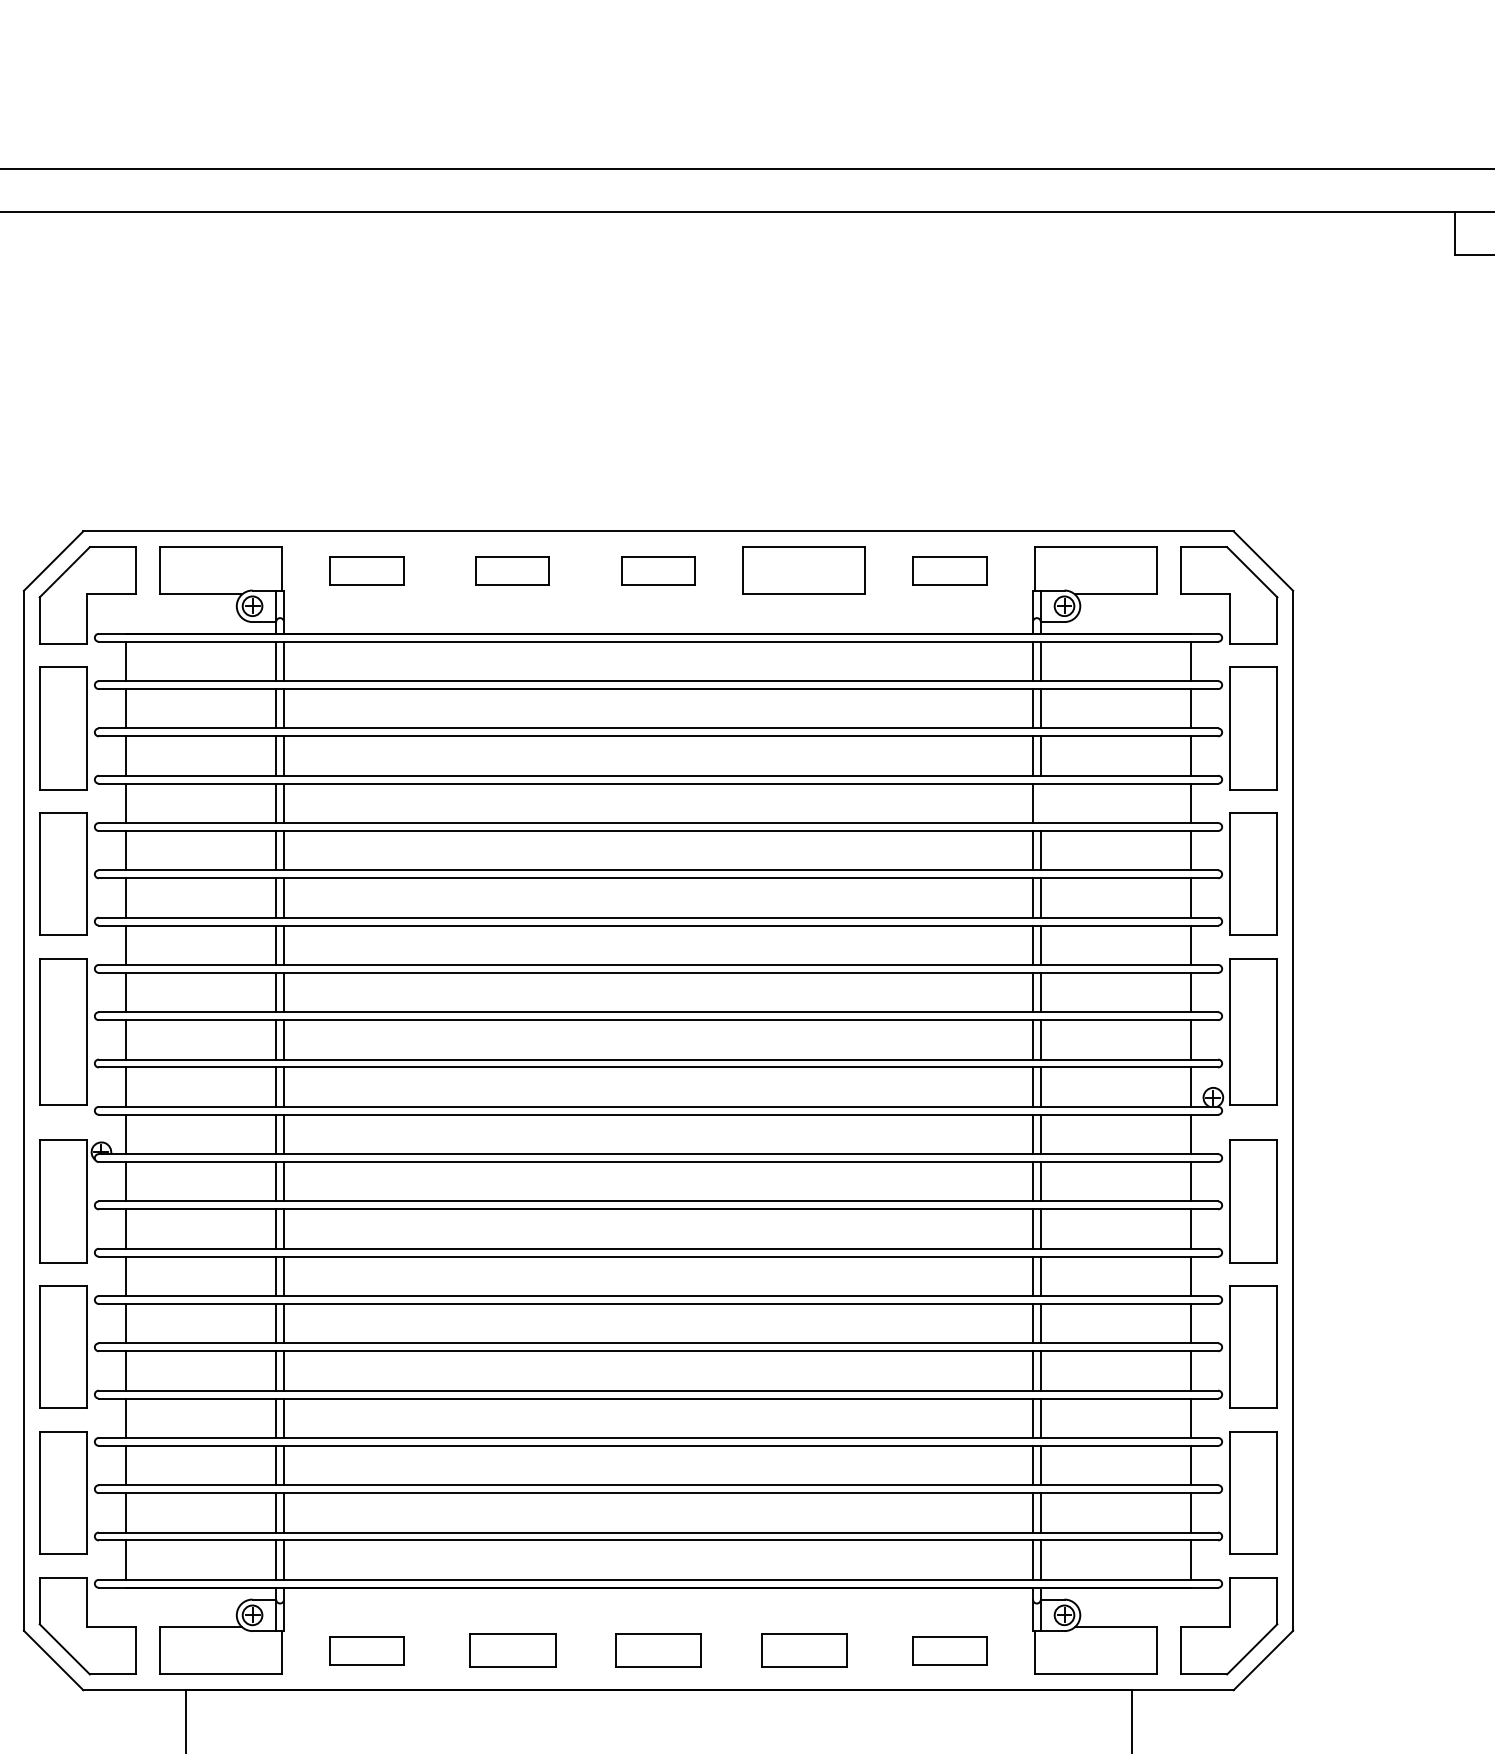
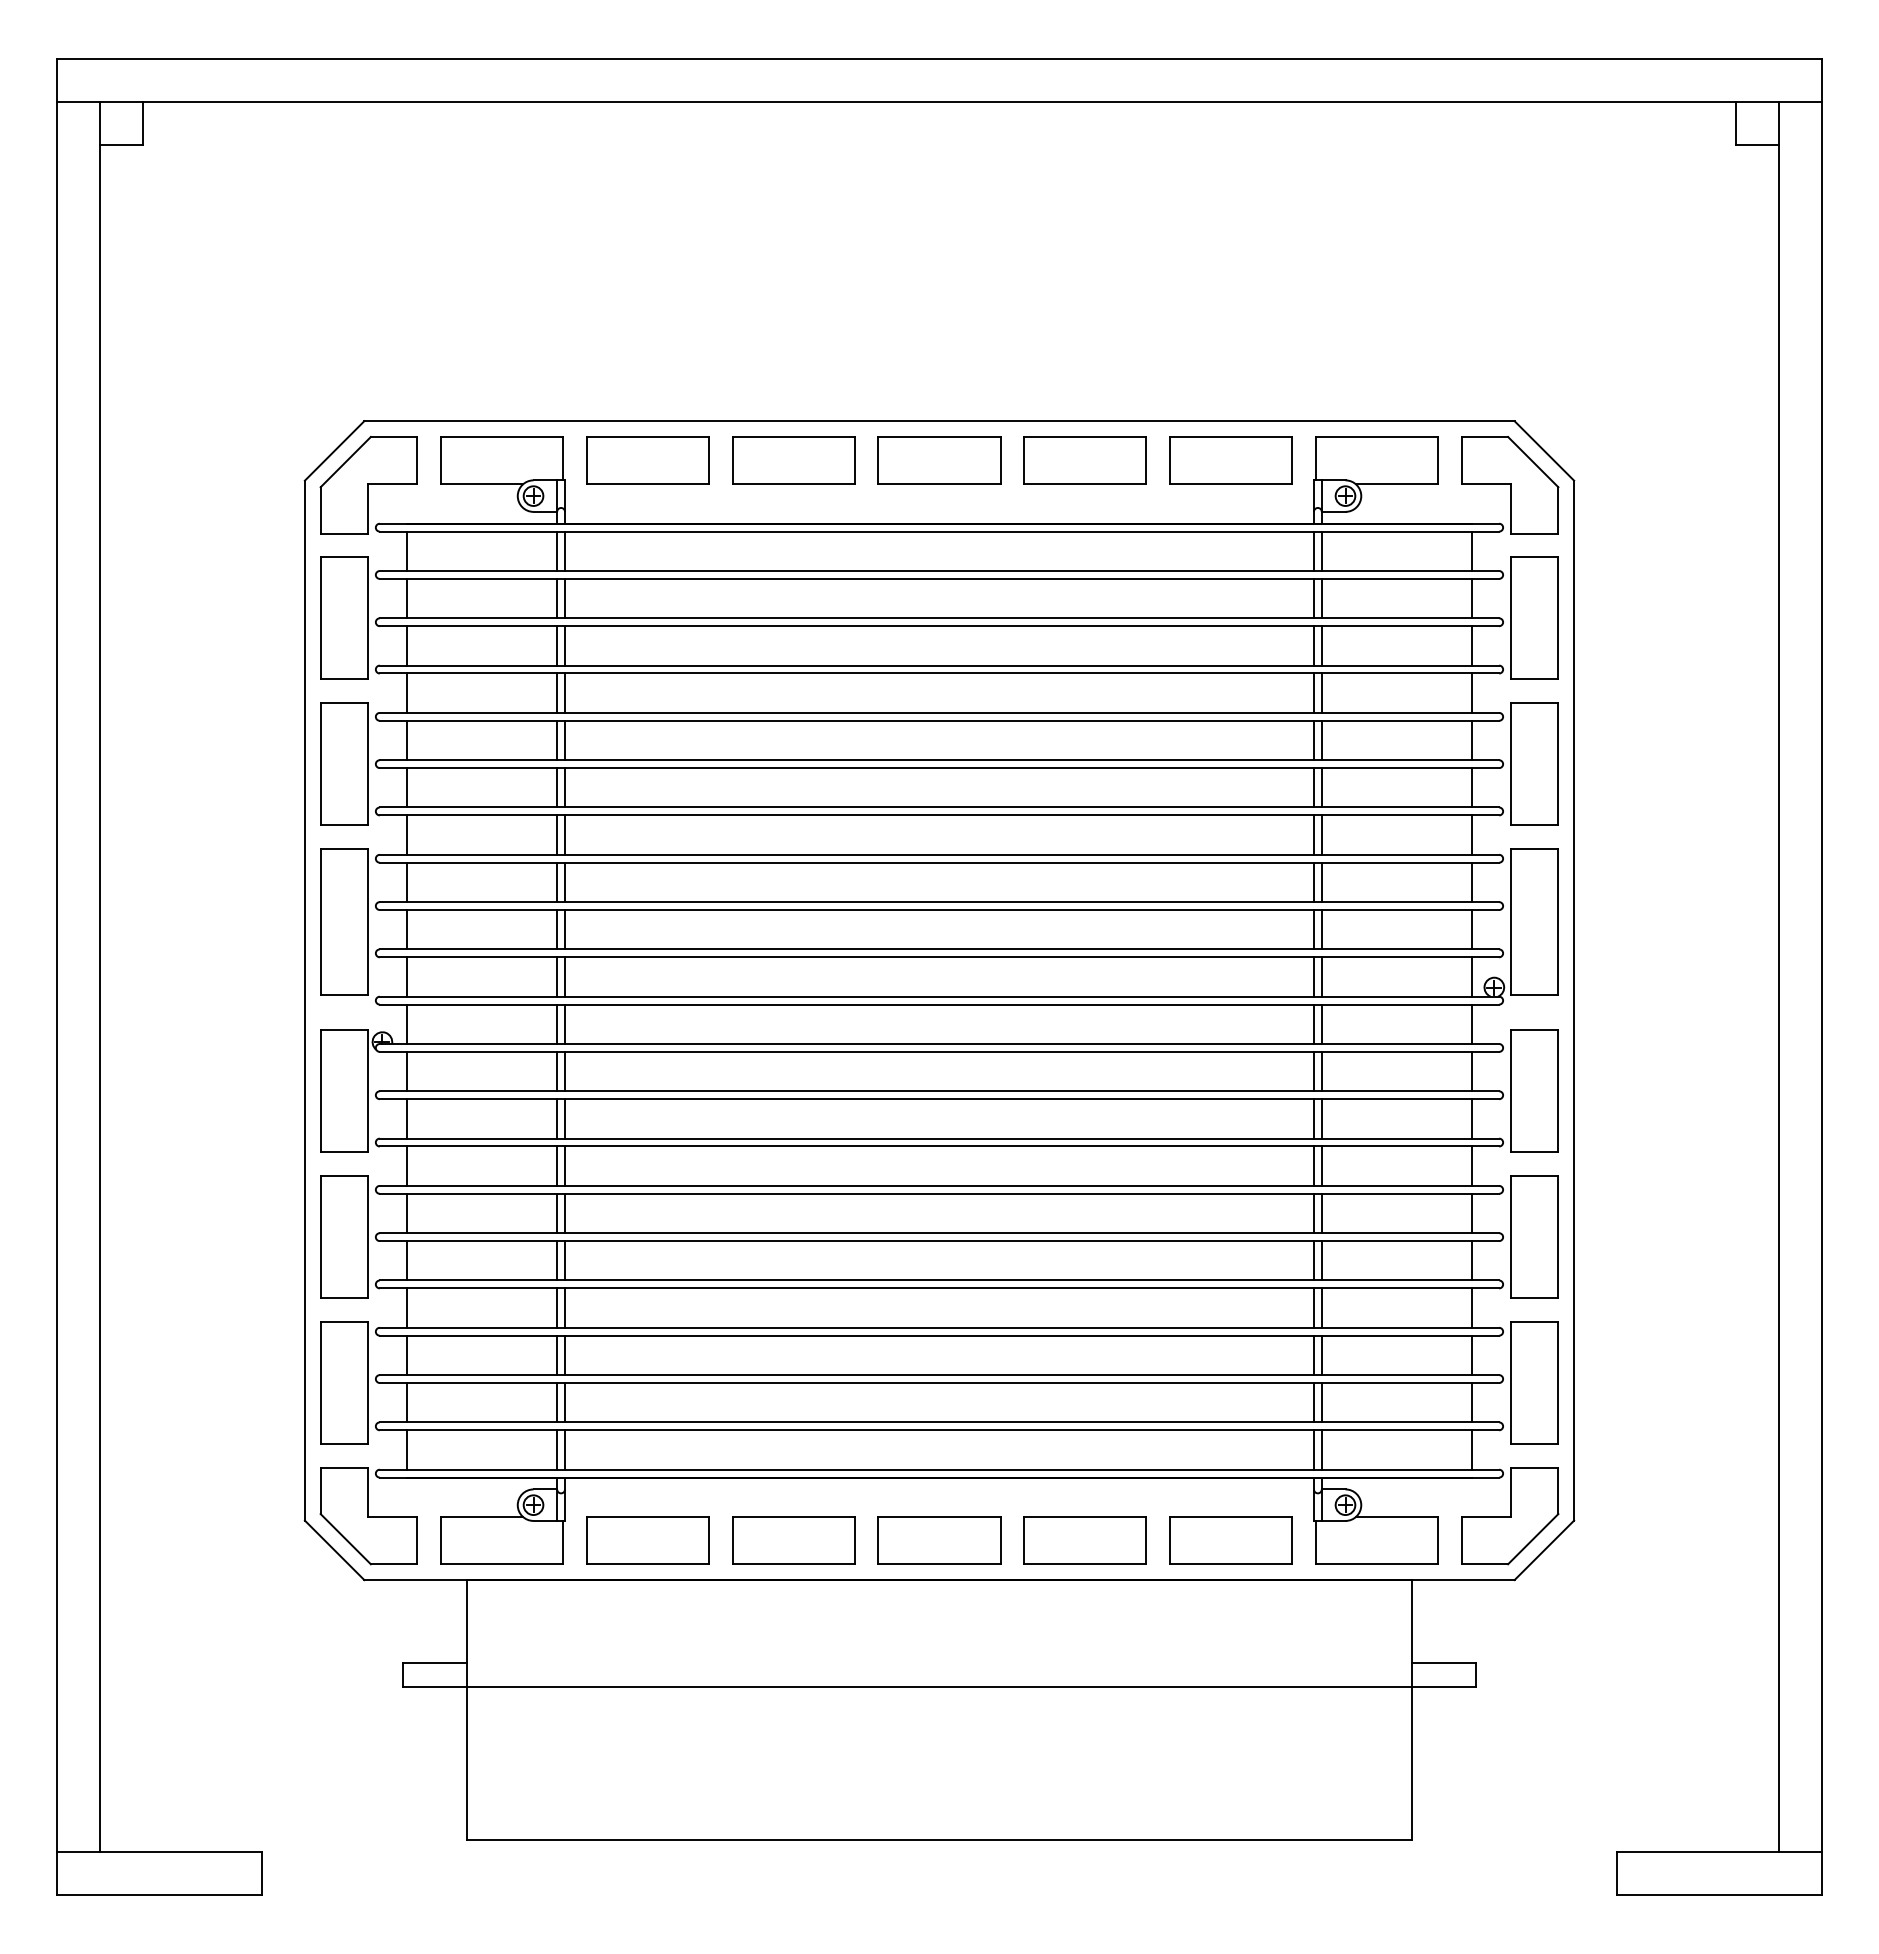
part: (366, 570) -> (647, 460), size x1.67
part: (512, 570) -> (793, 460), size x1.67
part: (658, 570) -> (939, 460), size x1.67
part: (949, 570) -> (1230, 460), size x1.67
line: (1040, 802) -> (1321, 692), added
part: (366, 1650) -> (647, 1540), size x1.67
part: (512, 1650) -> (793, 1540), size x1.43
part: (658, 1650) -> (939, 1540), size x1.43
part: (803, 1650) -> (1084, 1540), size x1.43
part: (949, 1650) -> (1230, 1540), size x1.67

